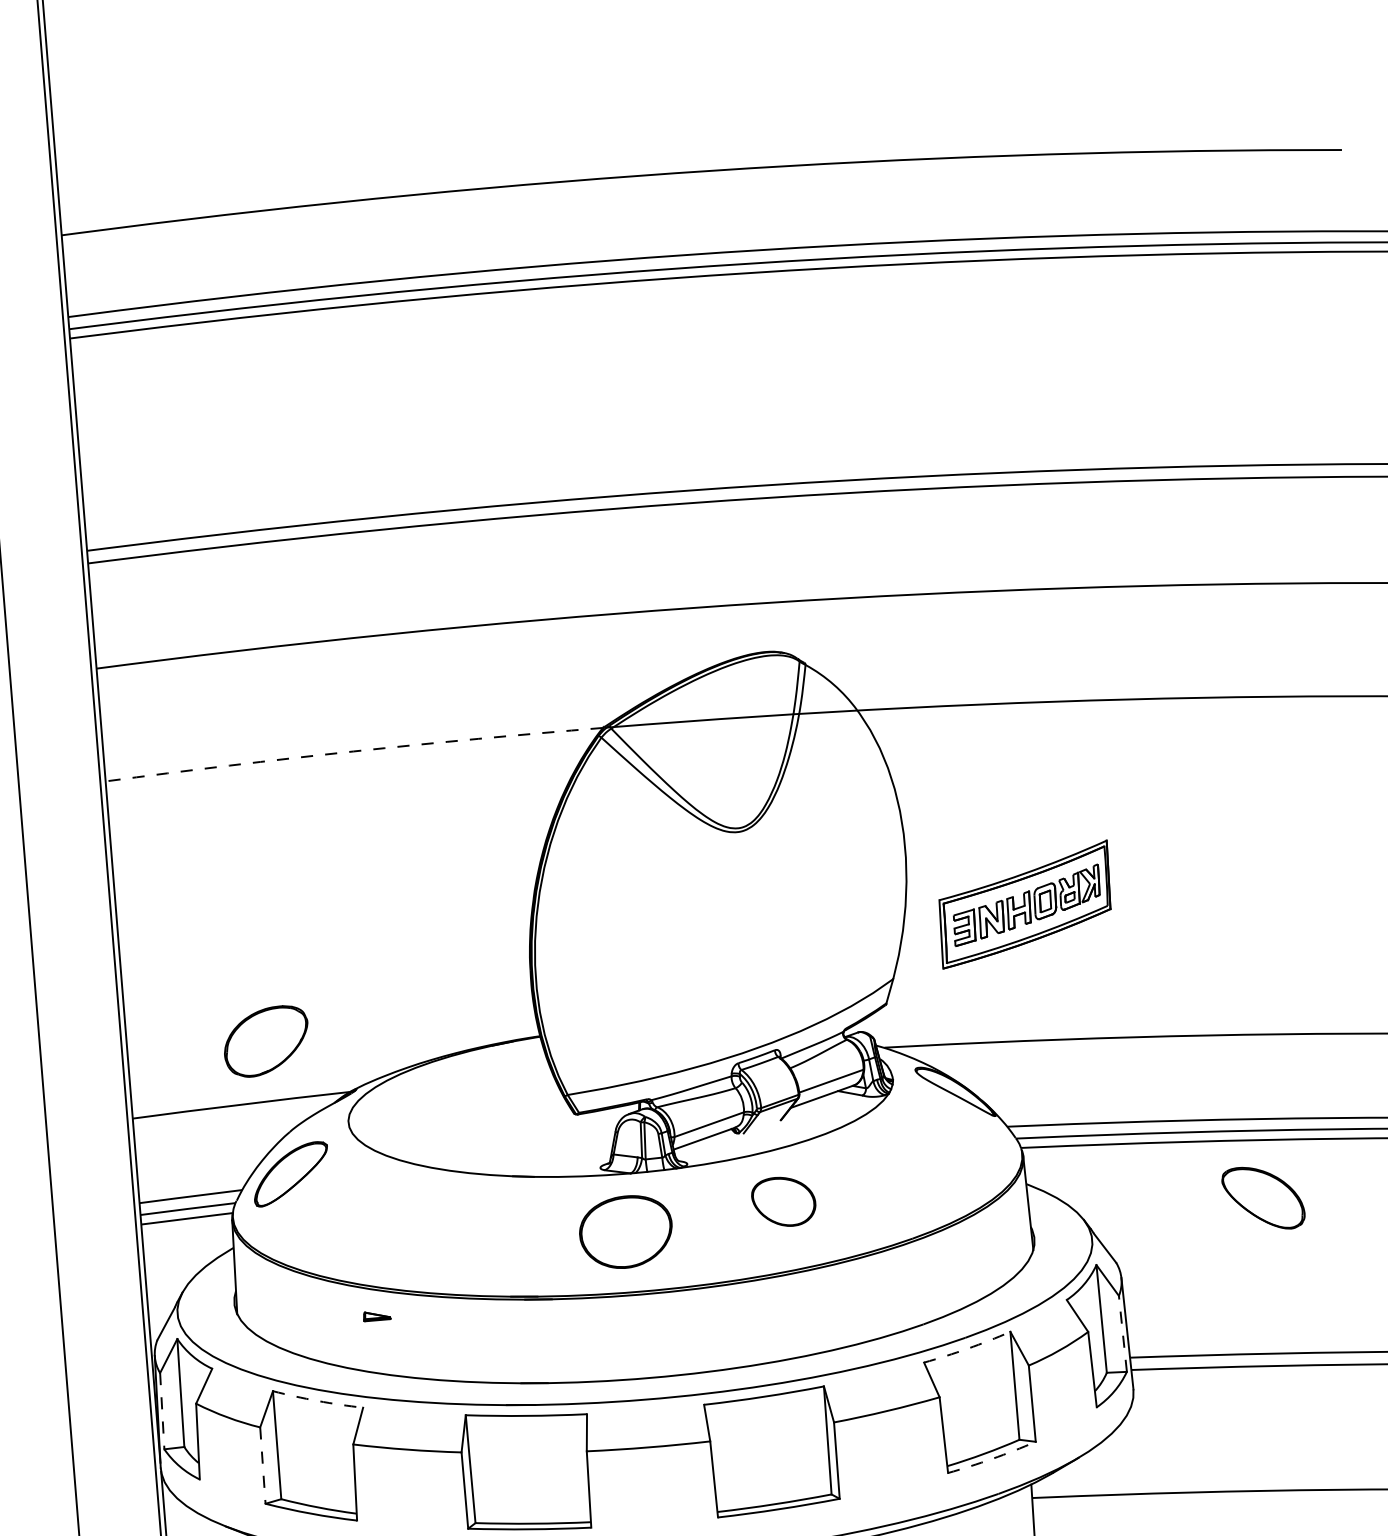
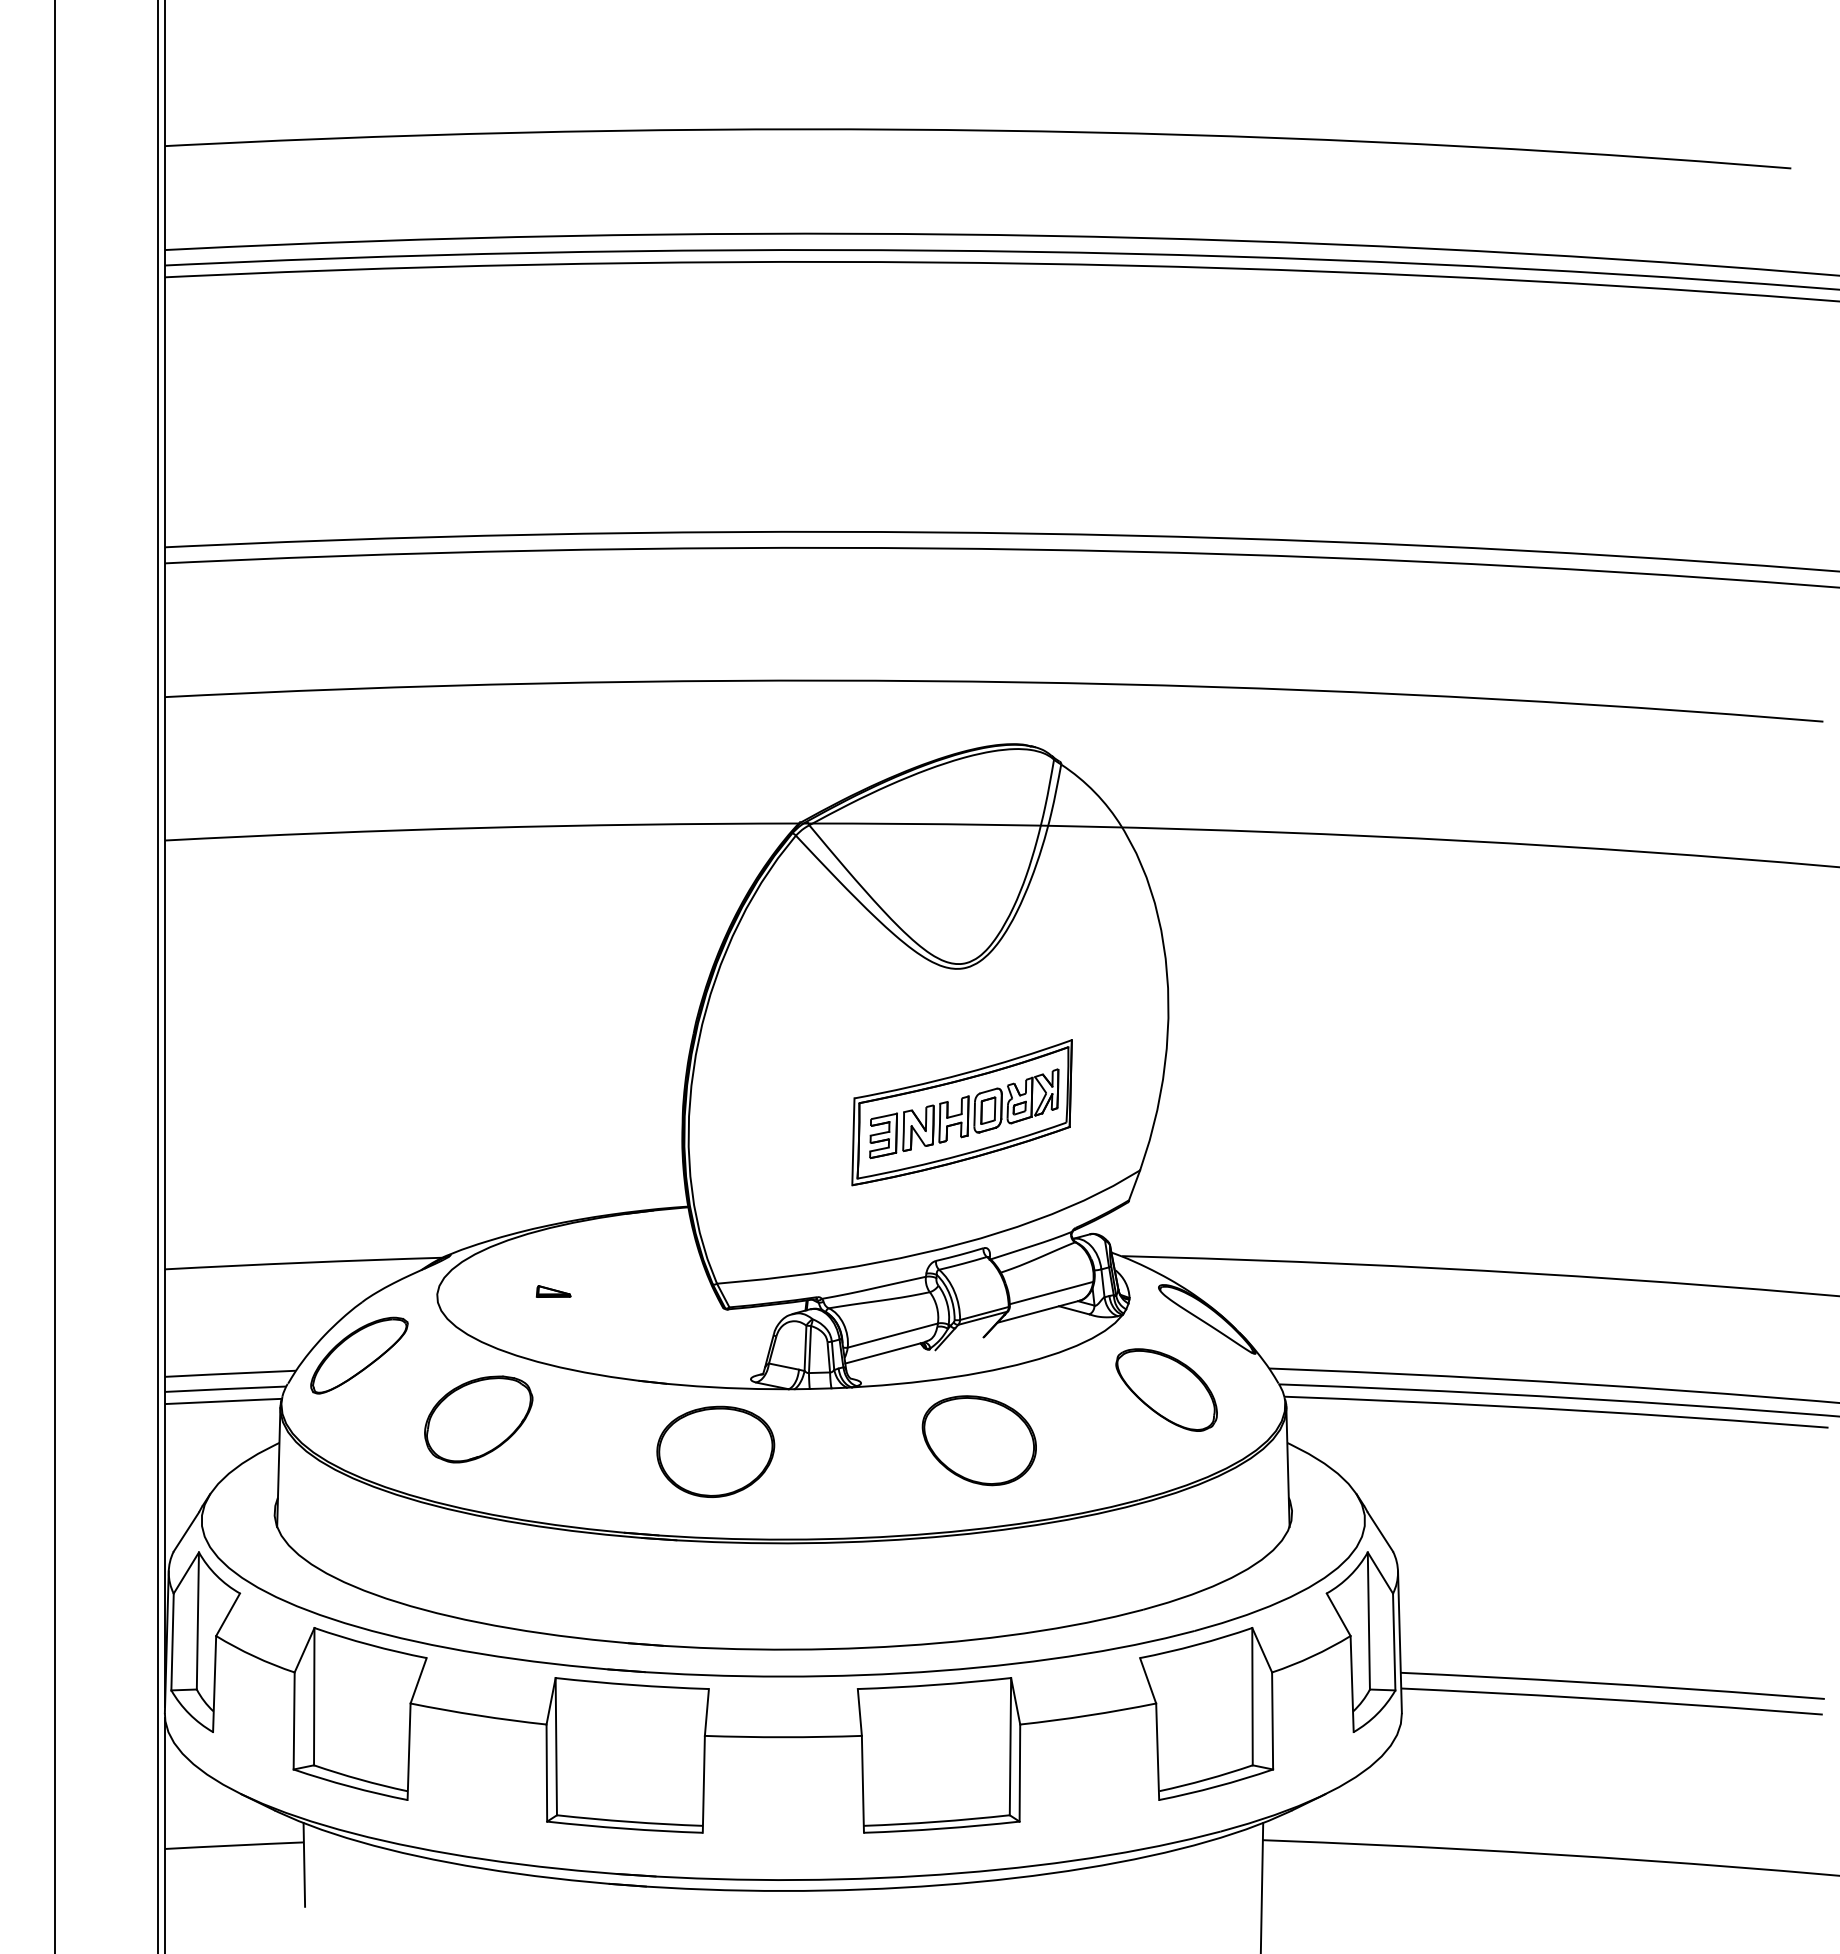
arc: (353, 751) -> (481, 827), dashed -> solid
part: (1024, 904) -> (961, 1112), moved
part: (266, 1041) -> (478, 1419), moved
part: (1263, 1197) -> (1166, 1389), moved
part: (783, 1201) -> (978, 1440), size x1.43
part: (625, 1231) -> (715, 1451), moved
part: (376, 1315) -> (553, 1291), moved
line: (1123, 1333) -> (1394, 1641), dashed -> solid
arc: (967, 1348) -> (1196, 1644), dashed -> solid
arc: (318, 1400) -> (370, 1644), dashed -> solid
line: (162, 1411) -> (172, 1642), dashed -> solid
arc: (992, 1458) -> (1216, 1786), dashed -> solid
line: (263, 1465) -> (294, 1720), dashed -> solid

